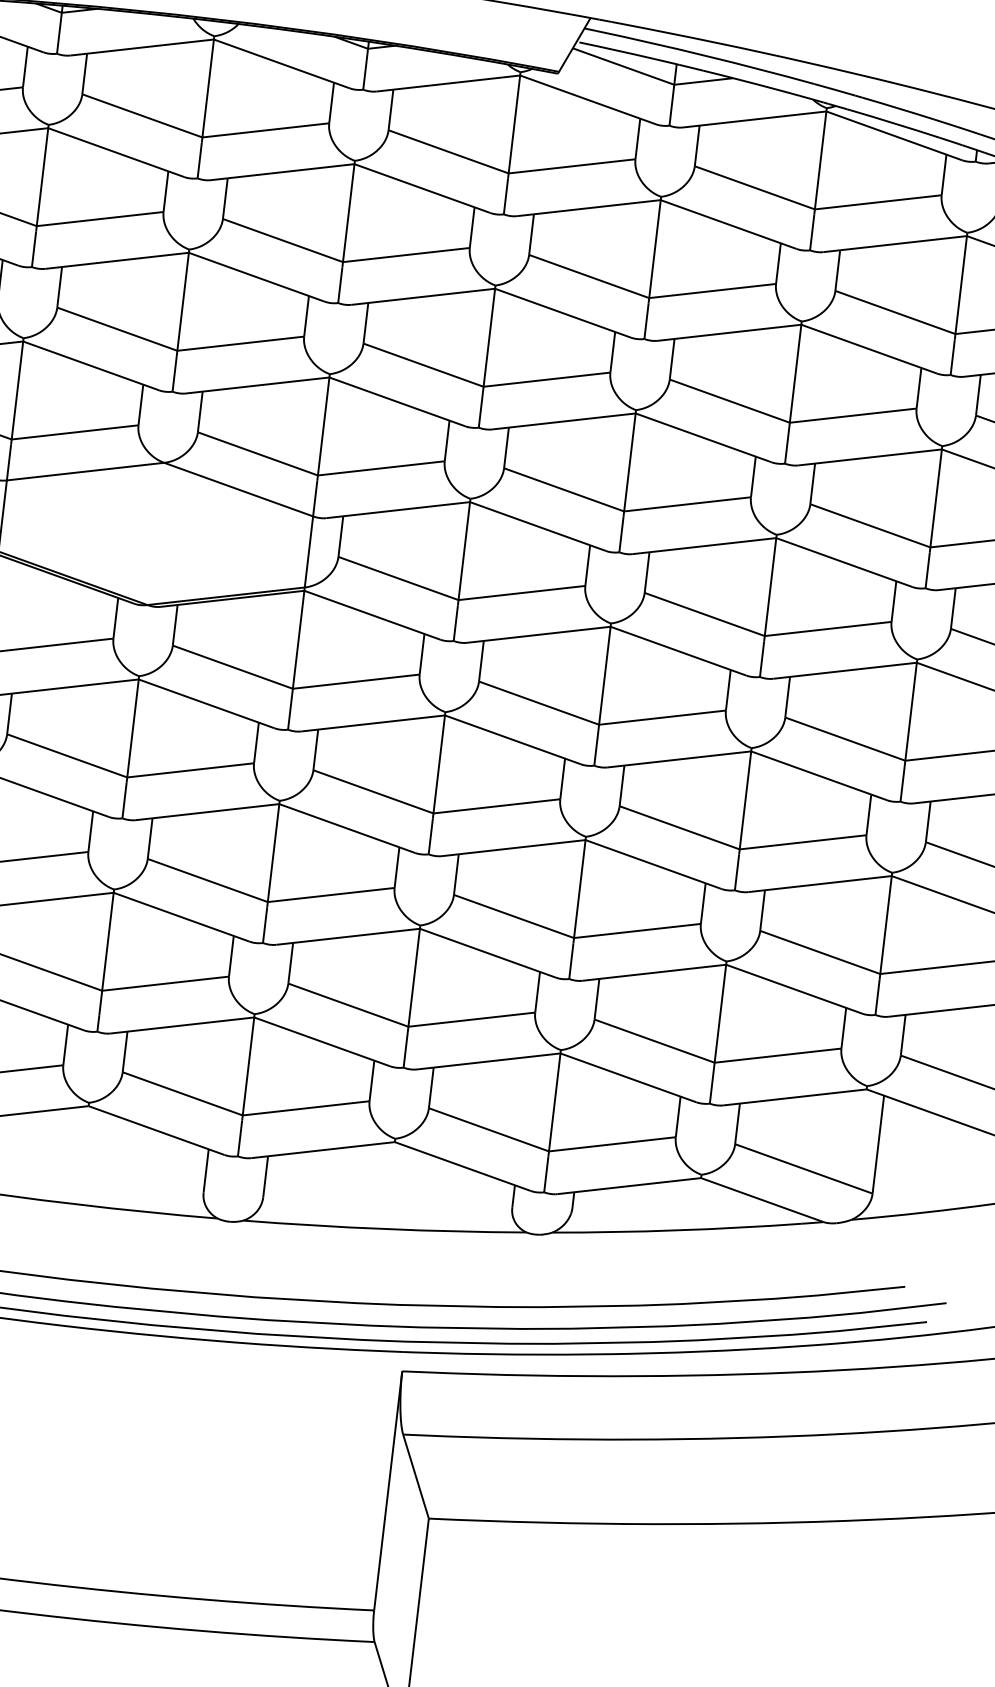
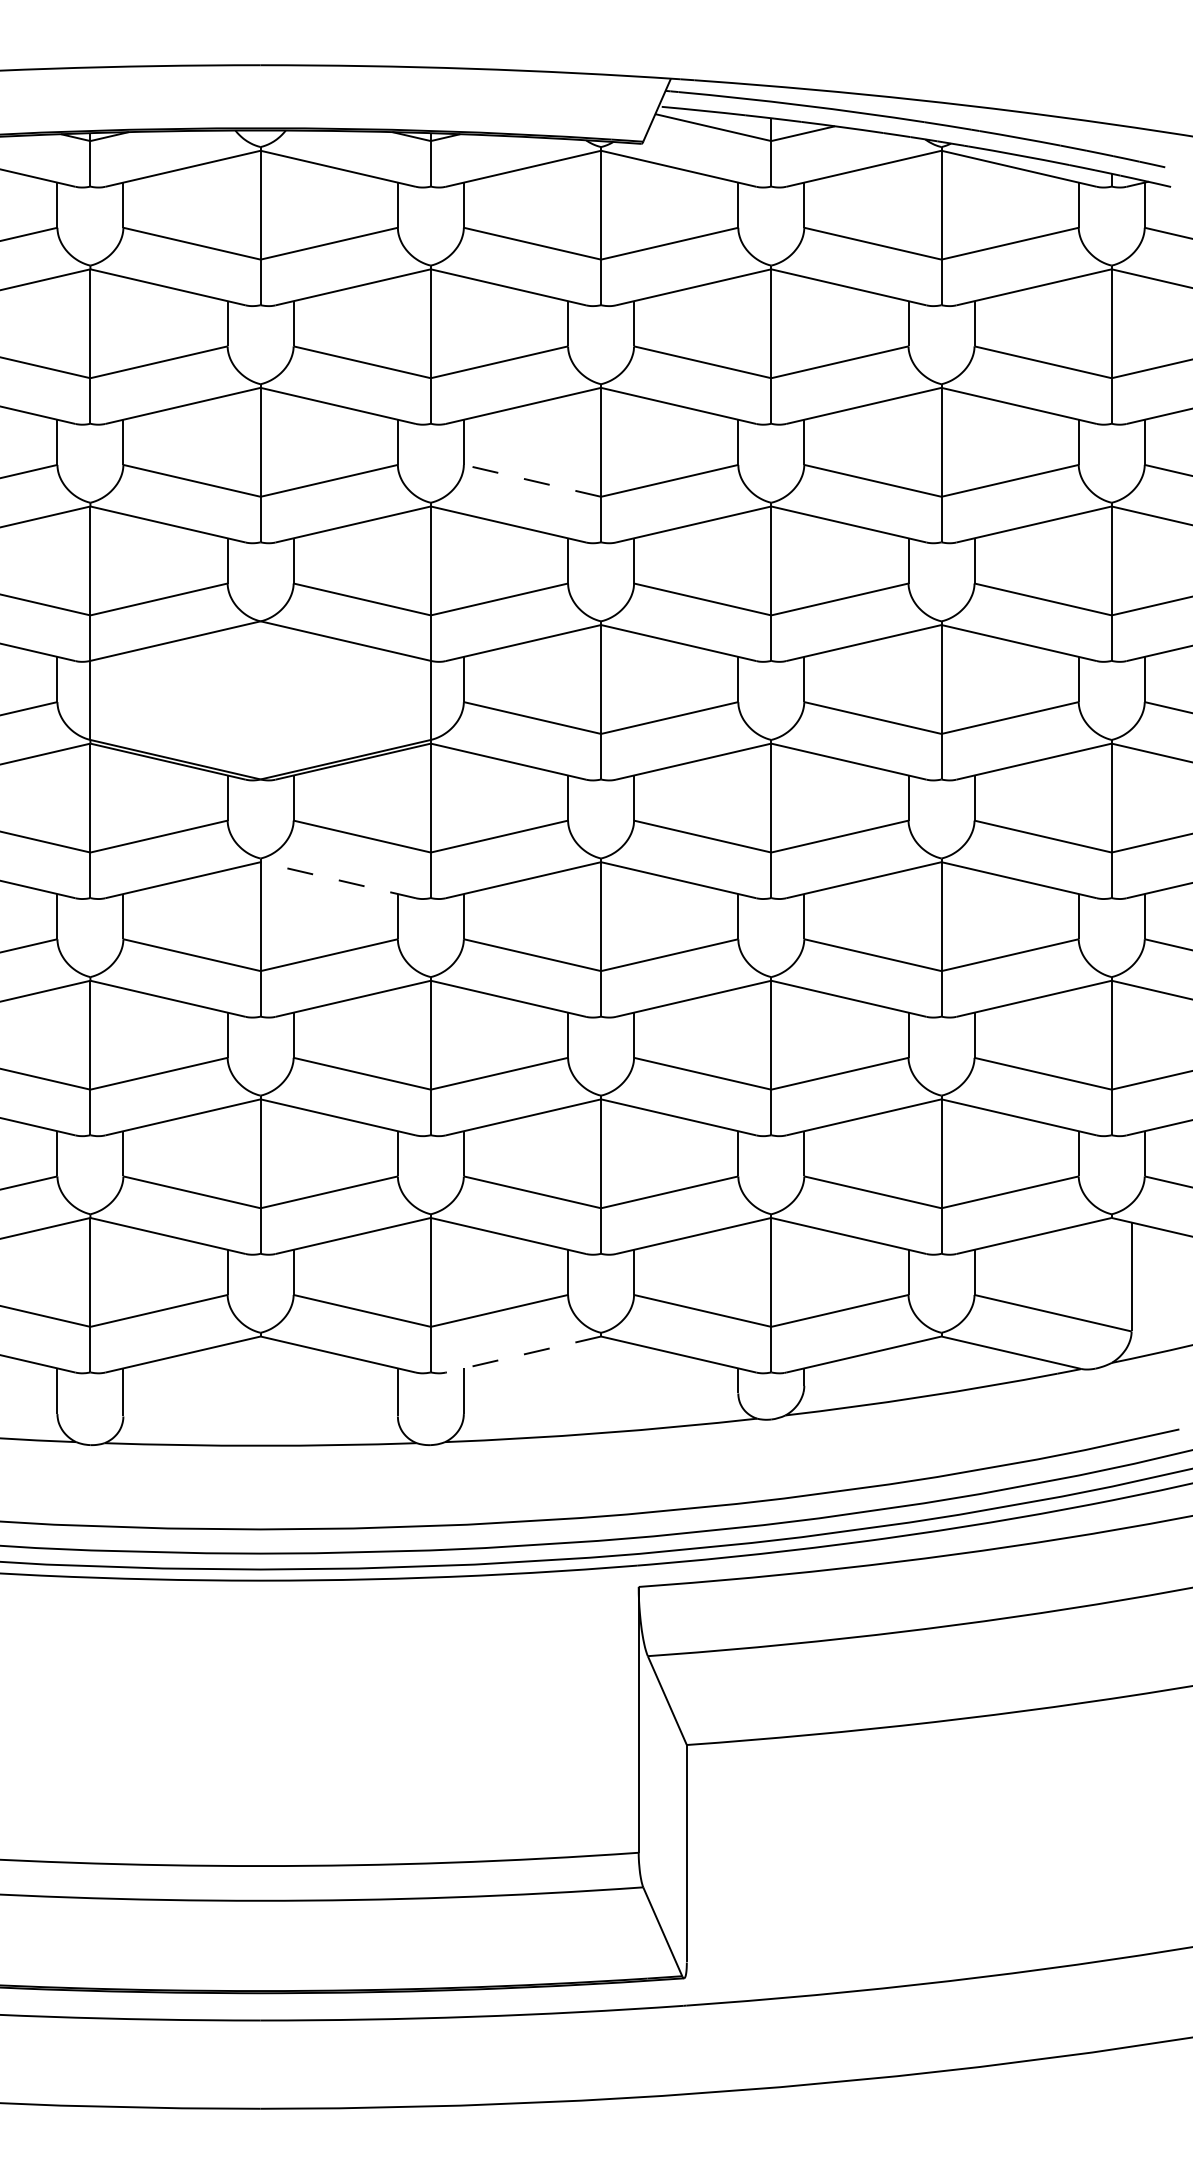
line: (422, 364) -> (531, 480), solid -> dashed
line: (206, 704) -> (338, 880), solid -> dashed
line: (323, 1150) -> (523, 1354), solid -> dashed

